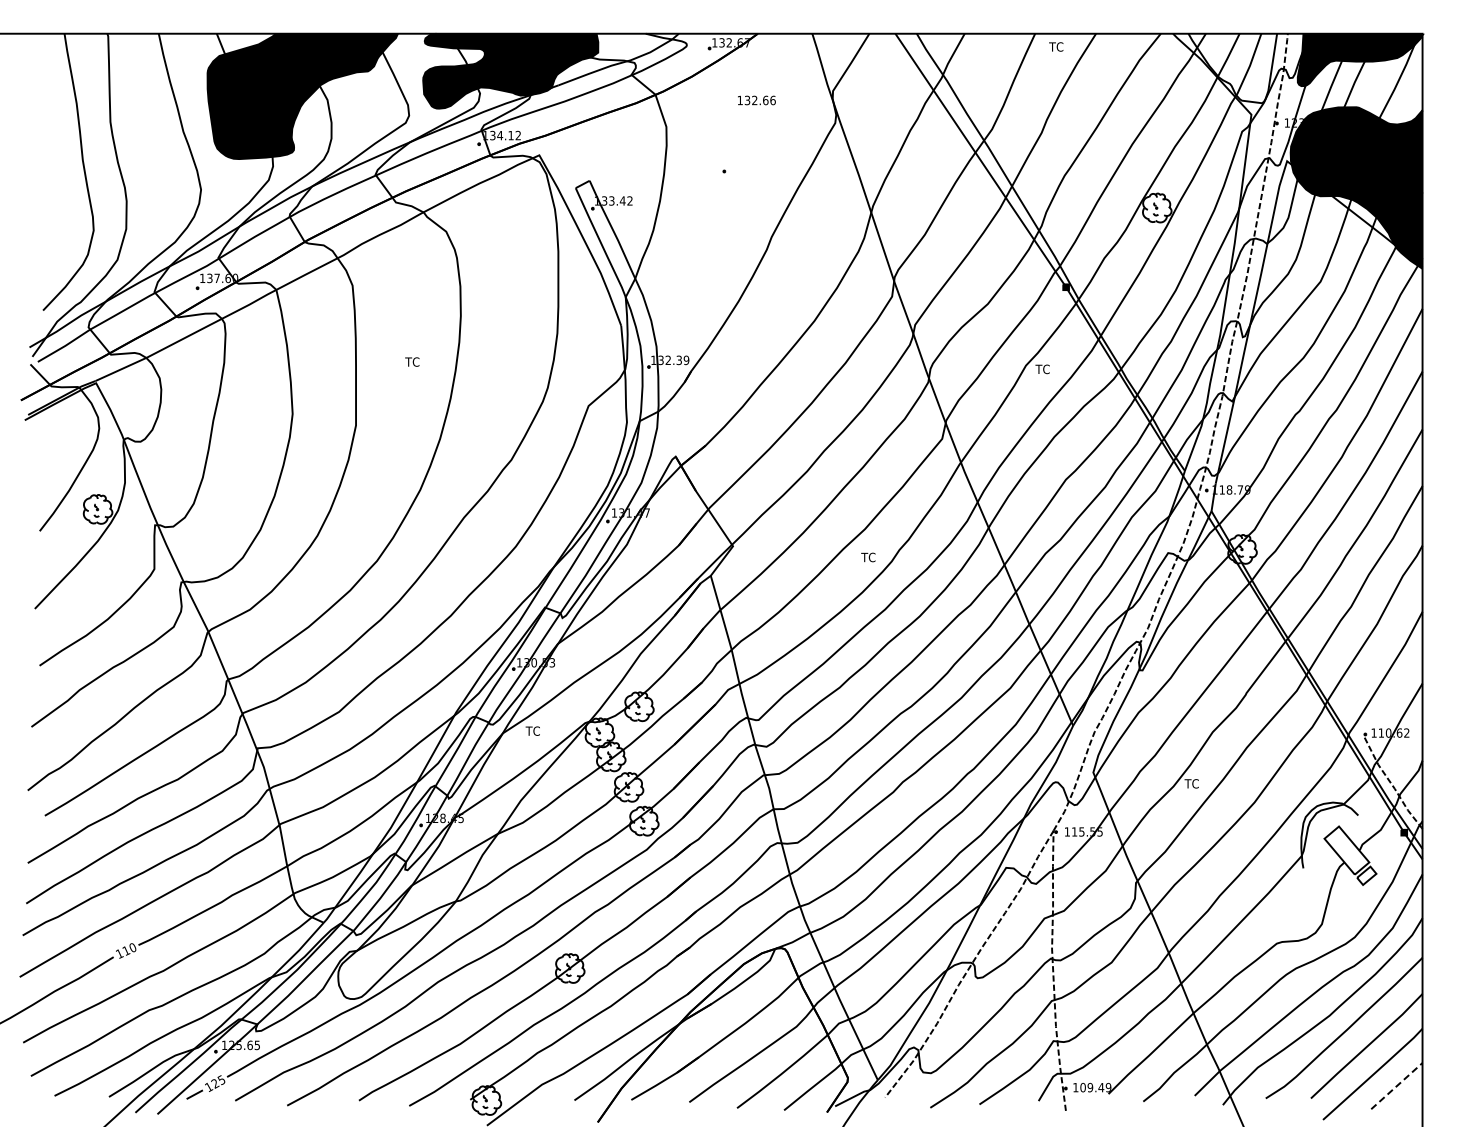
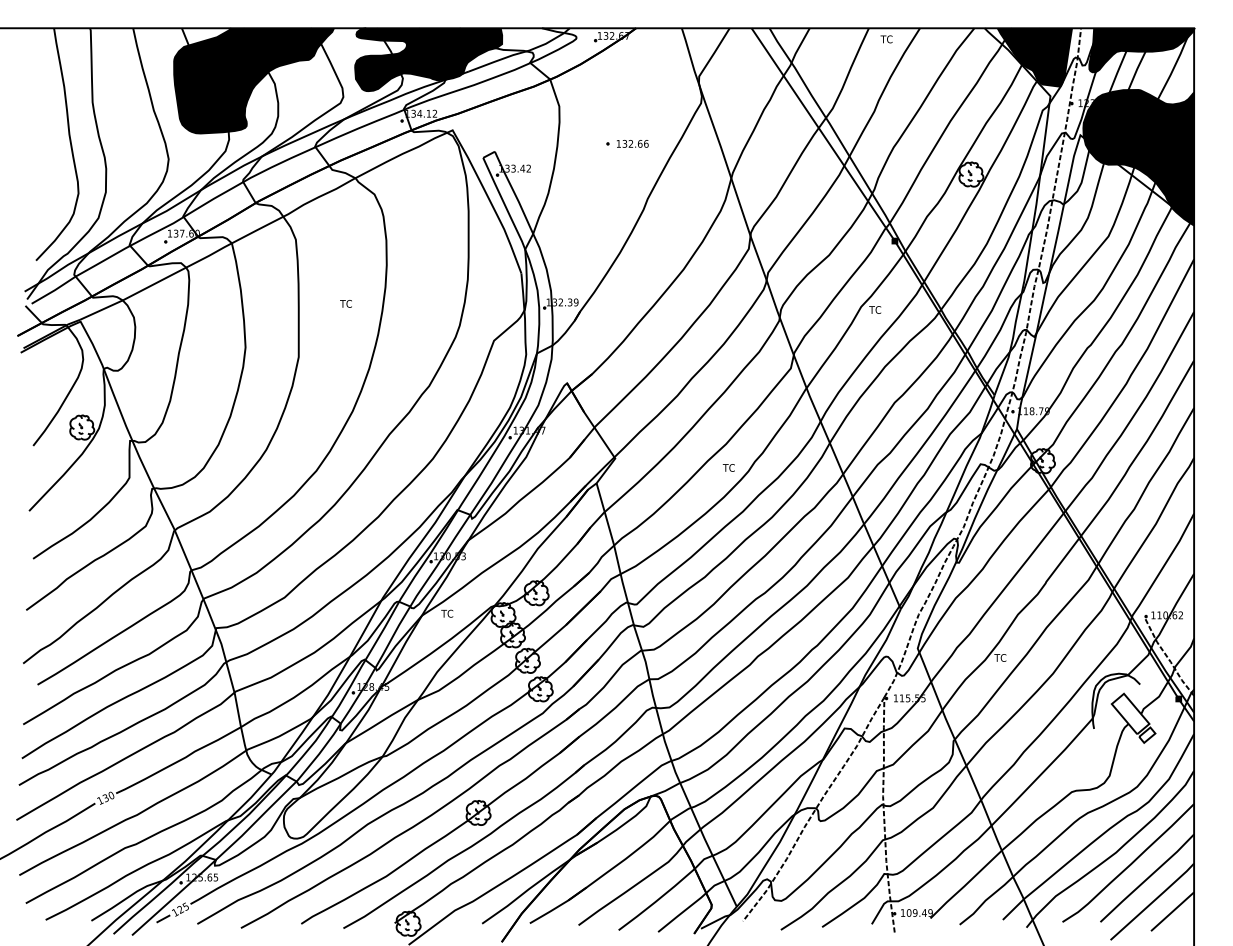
fill: (1232, 68) -> (1034, 57), added
text: (756, 100) -> (632, 143), moved
text: (126, 950) -> (106, 797), 110 -> 130
line: (1396, 1086) -> (1172, 912), dashed -> solid

